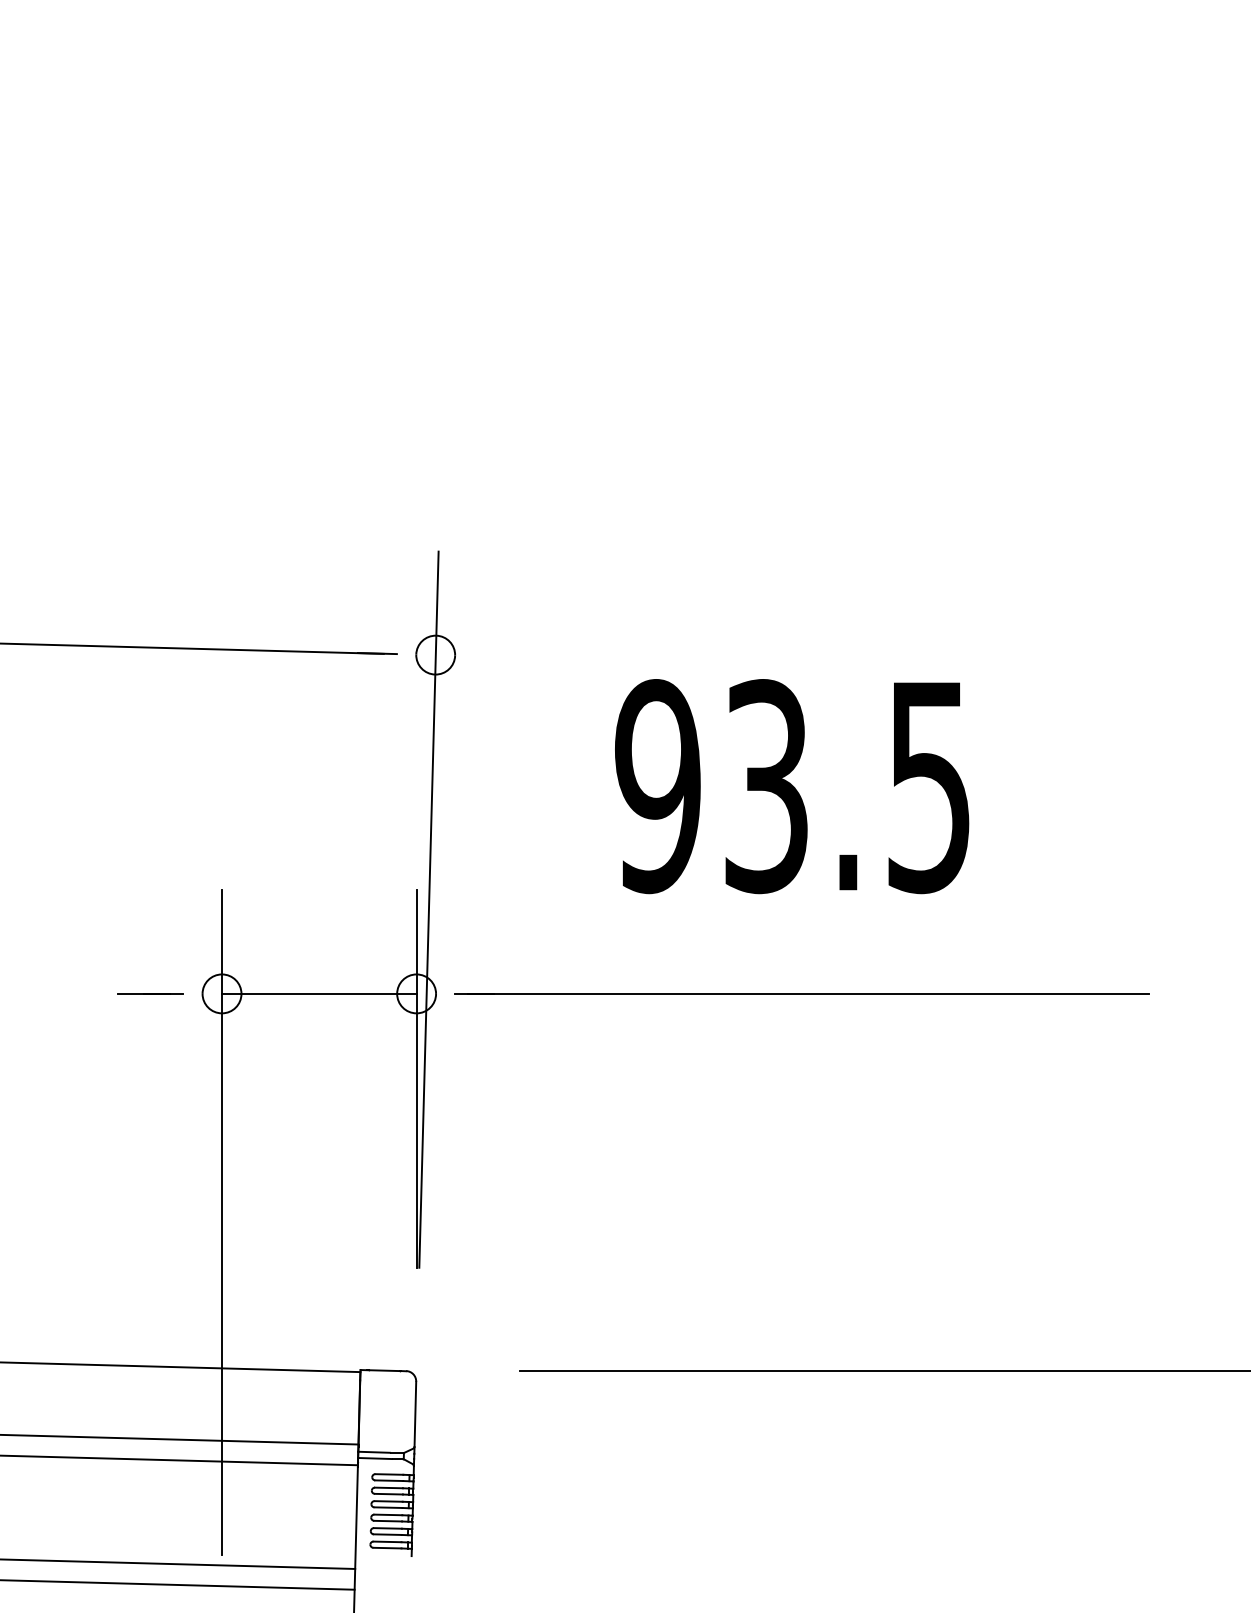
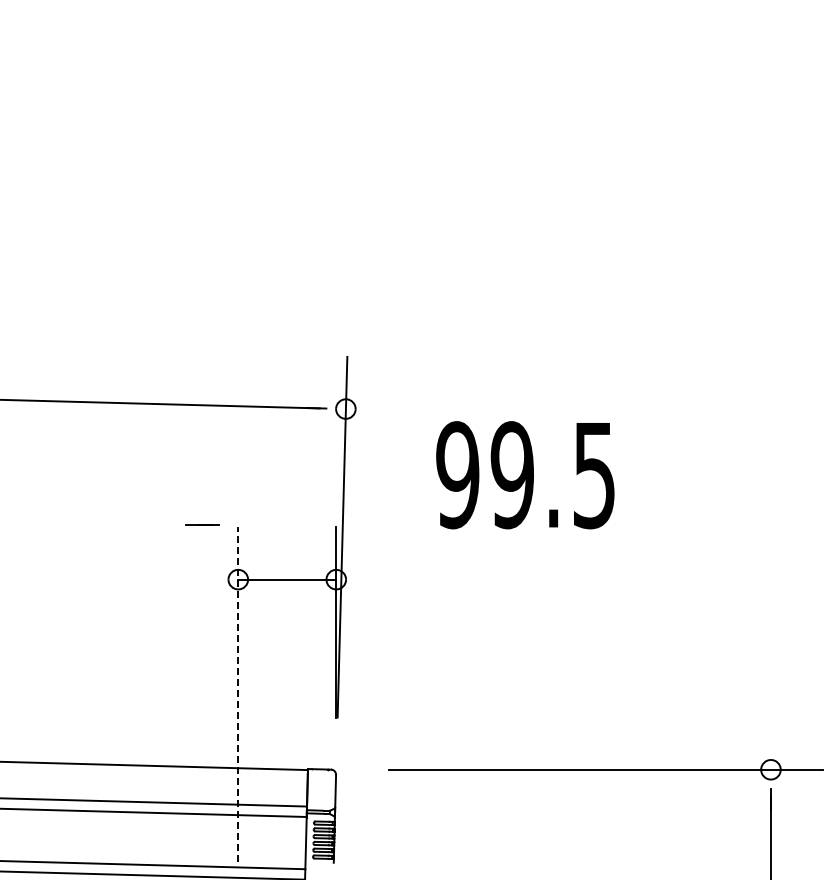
text: (764, 787) -> (511, 475), 93.5 -> 99.5
line: (150, 993) -> (202, 524), moved
line: (802, 993) -> (530, 579), removed
line: (222, 1221) -> (238, 694), solid -> dashed

